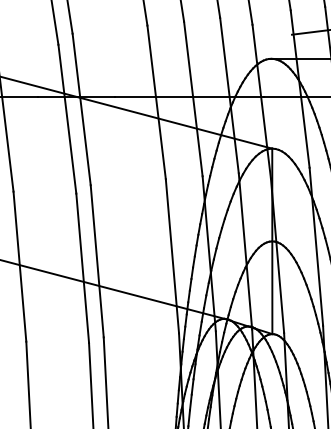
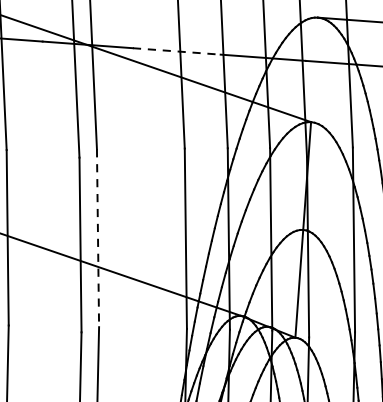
line: (152, 96) -> (176, 51), solid -> dashed
line: (97, 261) -> (98, 238), solid -> dashed

